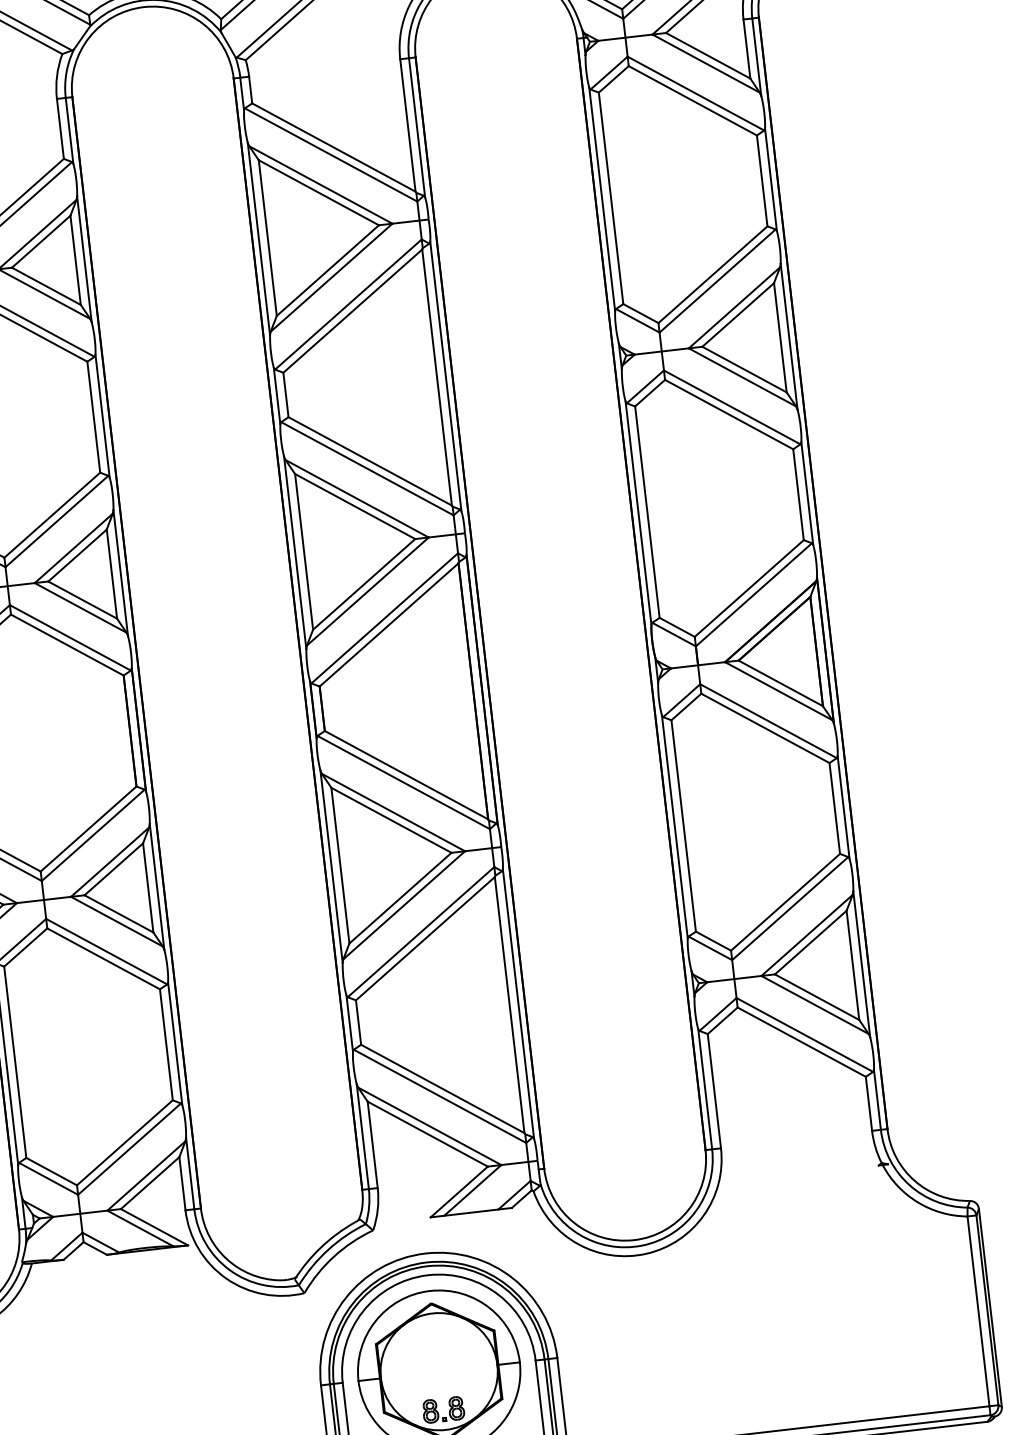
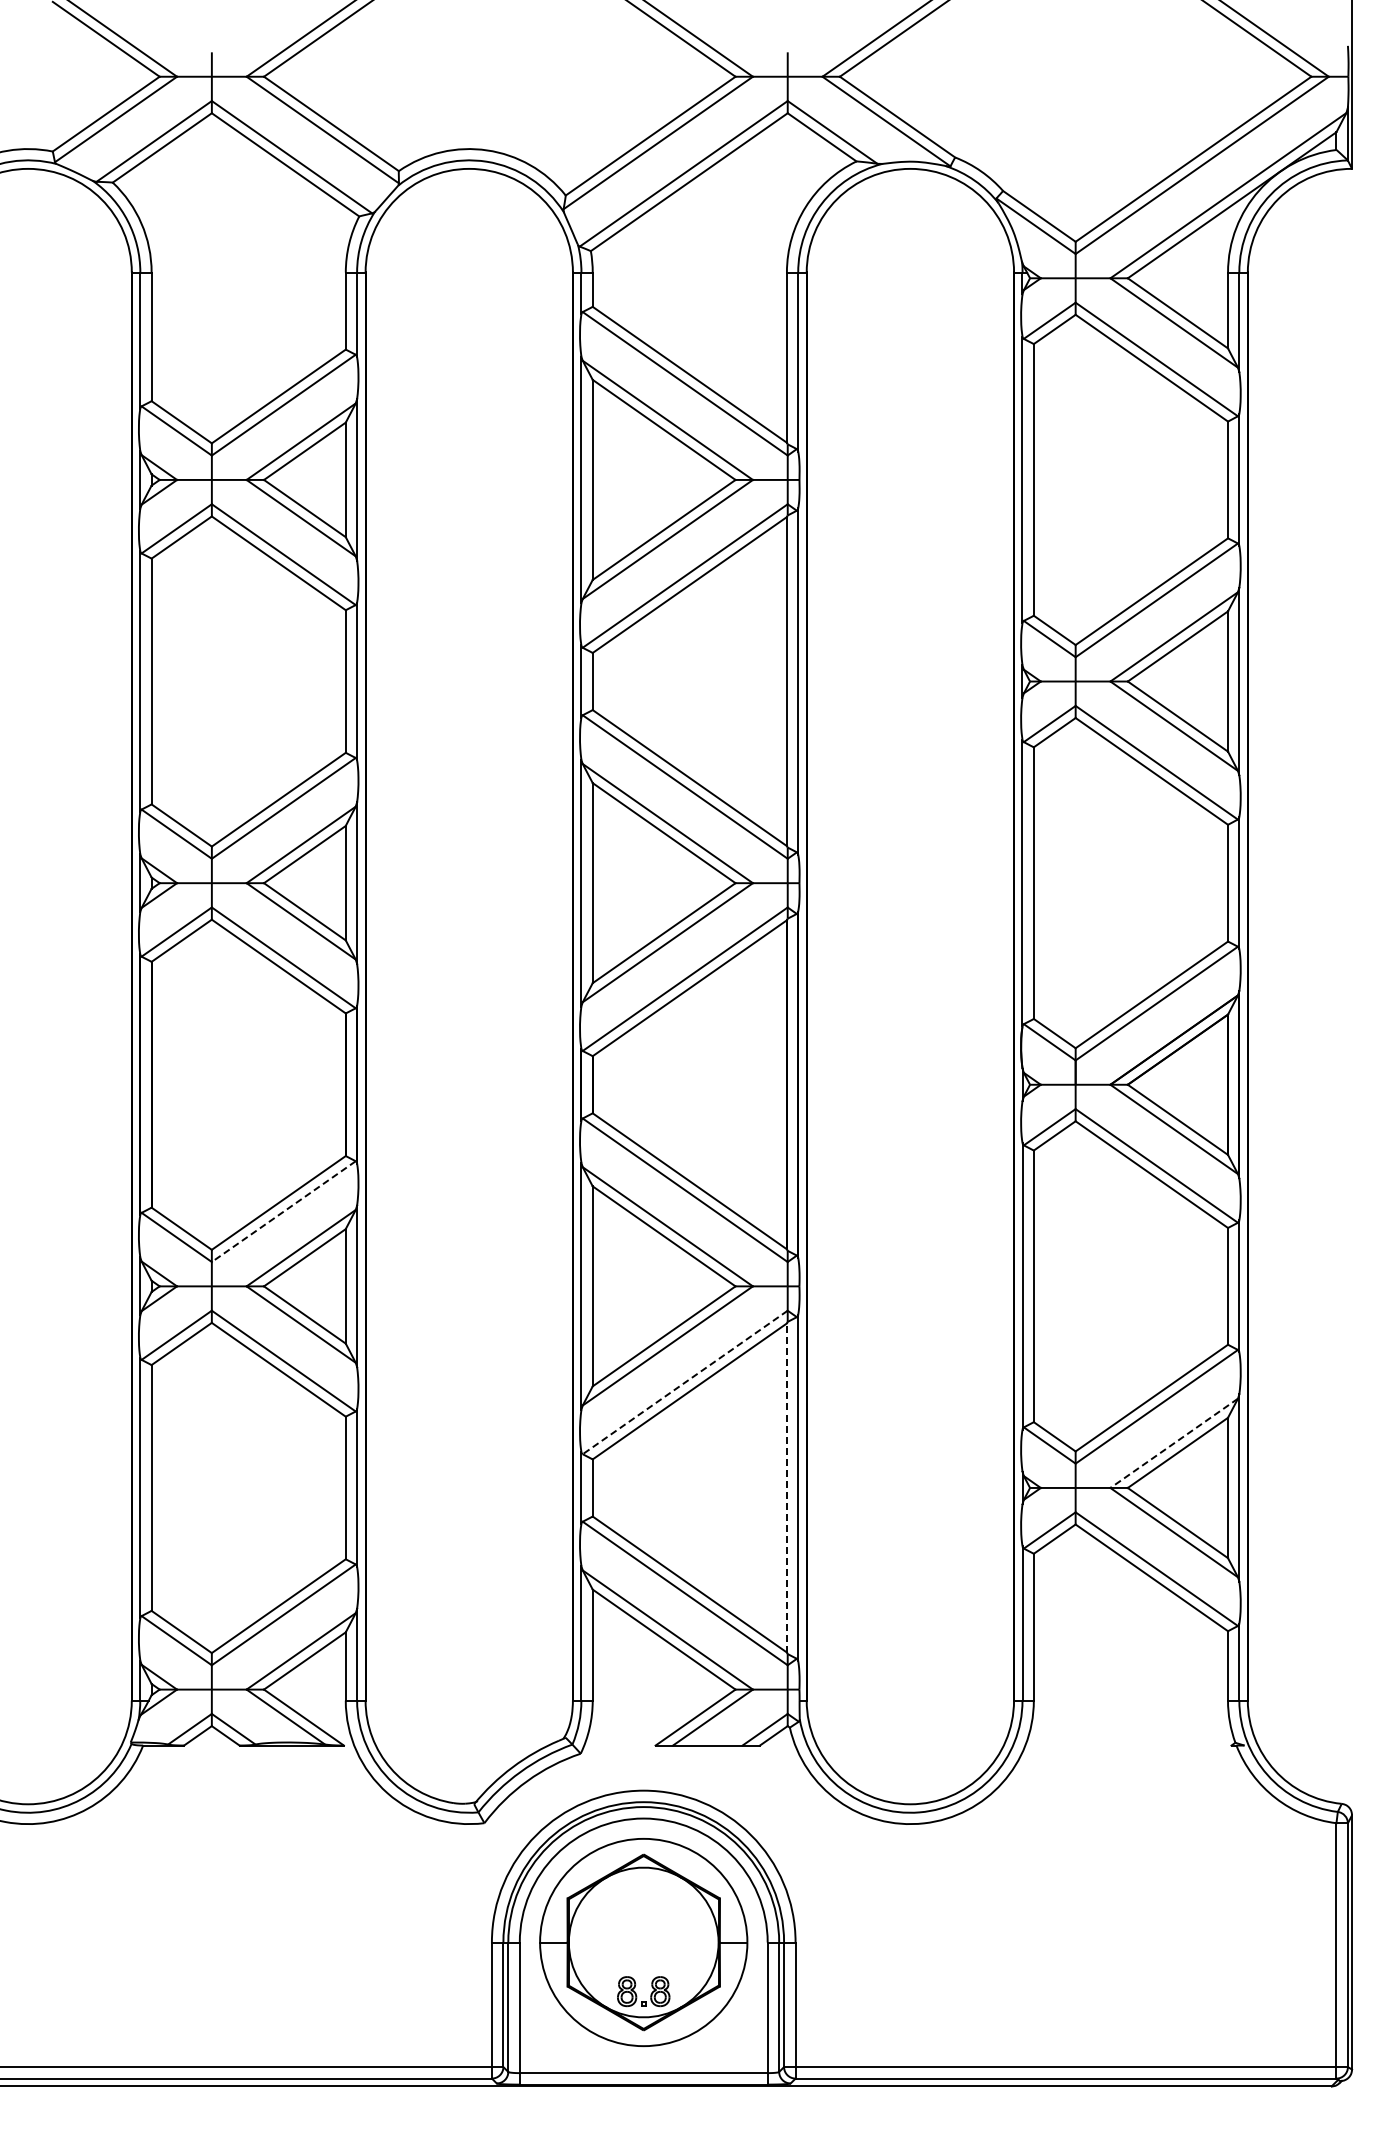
line: (93, 835) -> (283, 1211), solid -> dashed
line: (420, 932) -> (684, 1382), solid -> dashed
line: (807, 935) -> (1174, 1443), solid -> dashed
line: (509, 1004) -> (786, 1487), solid -> dashed

